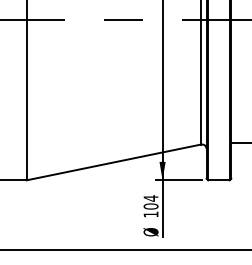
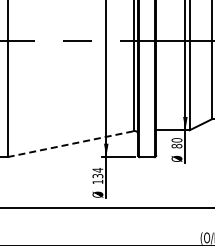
line: (113, 162) -> (70, 144), solid -> dashed
text: (150, 205) -> (97, 175), 104 -> 134

